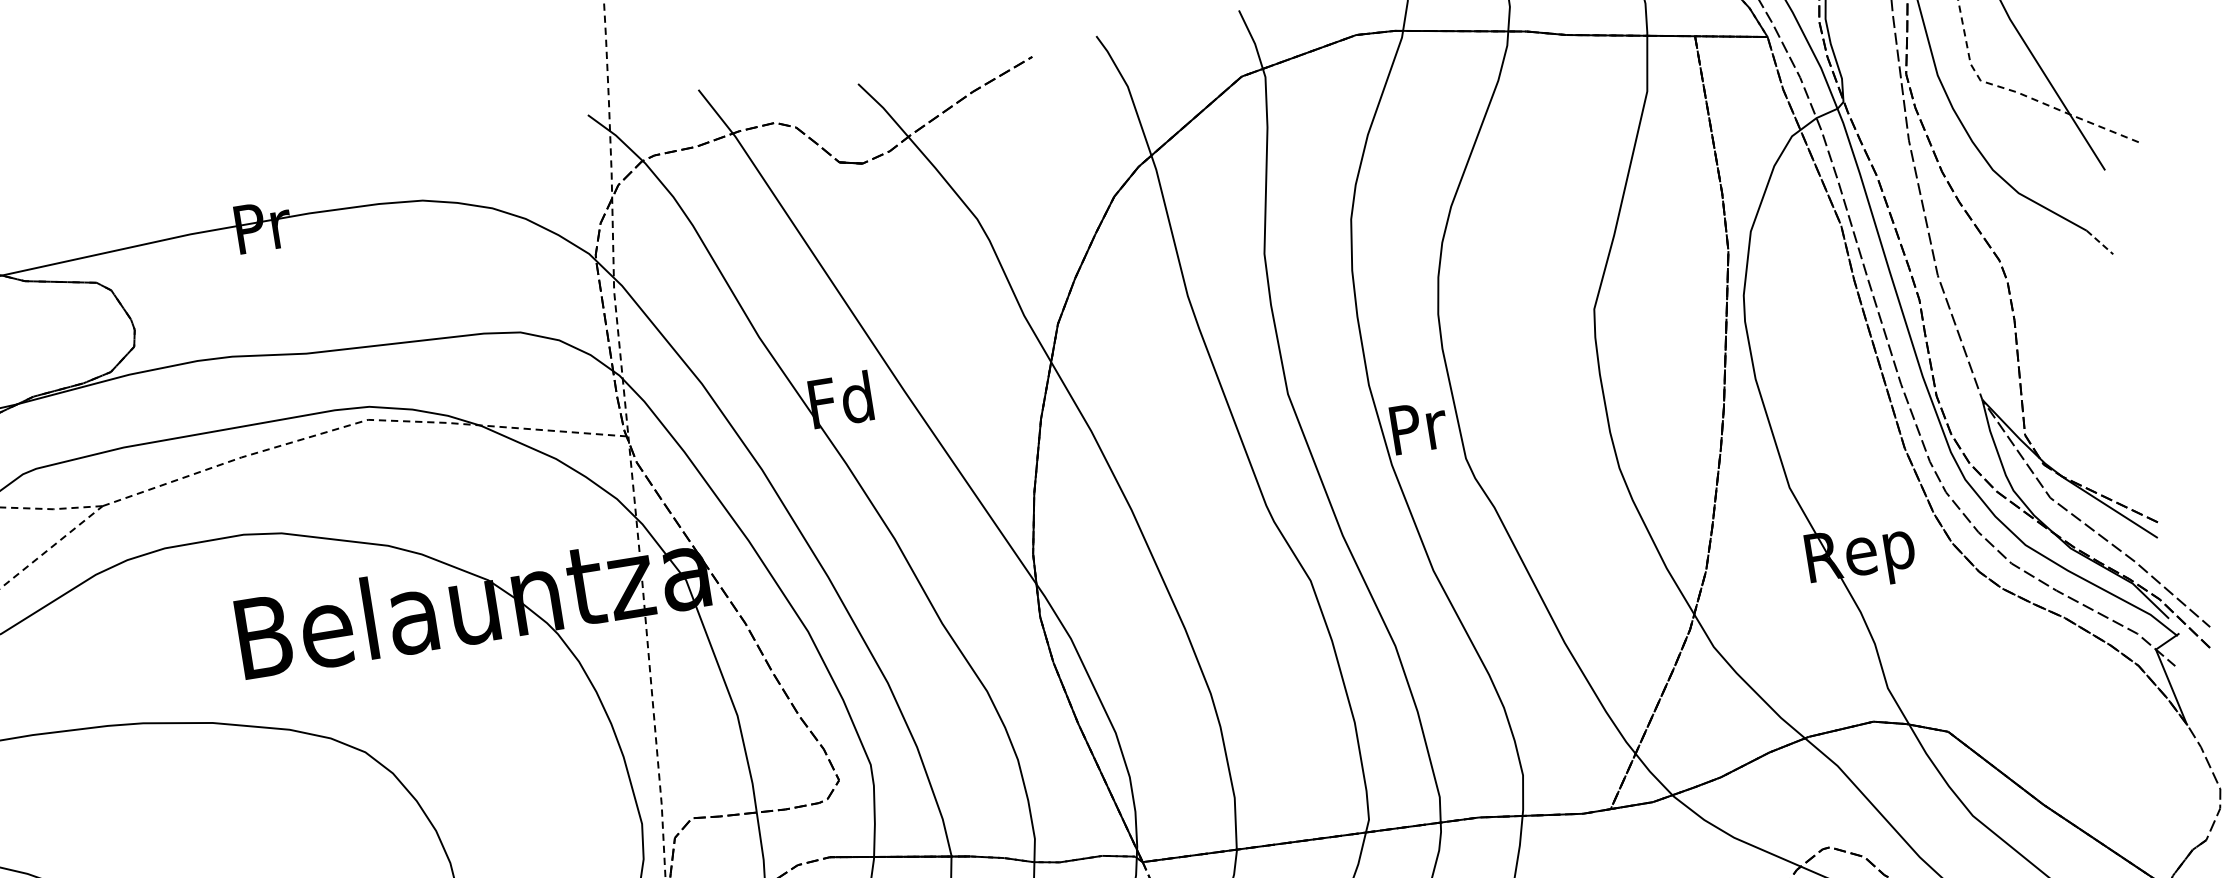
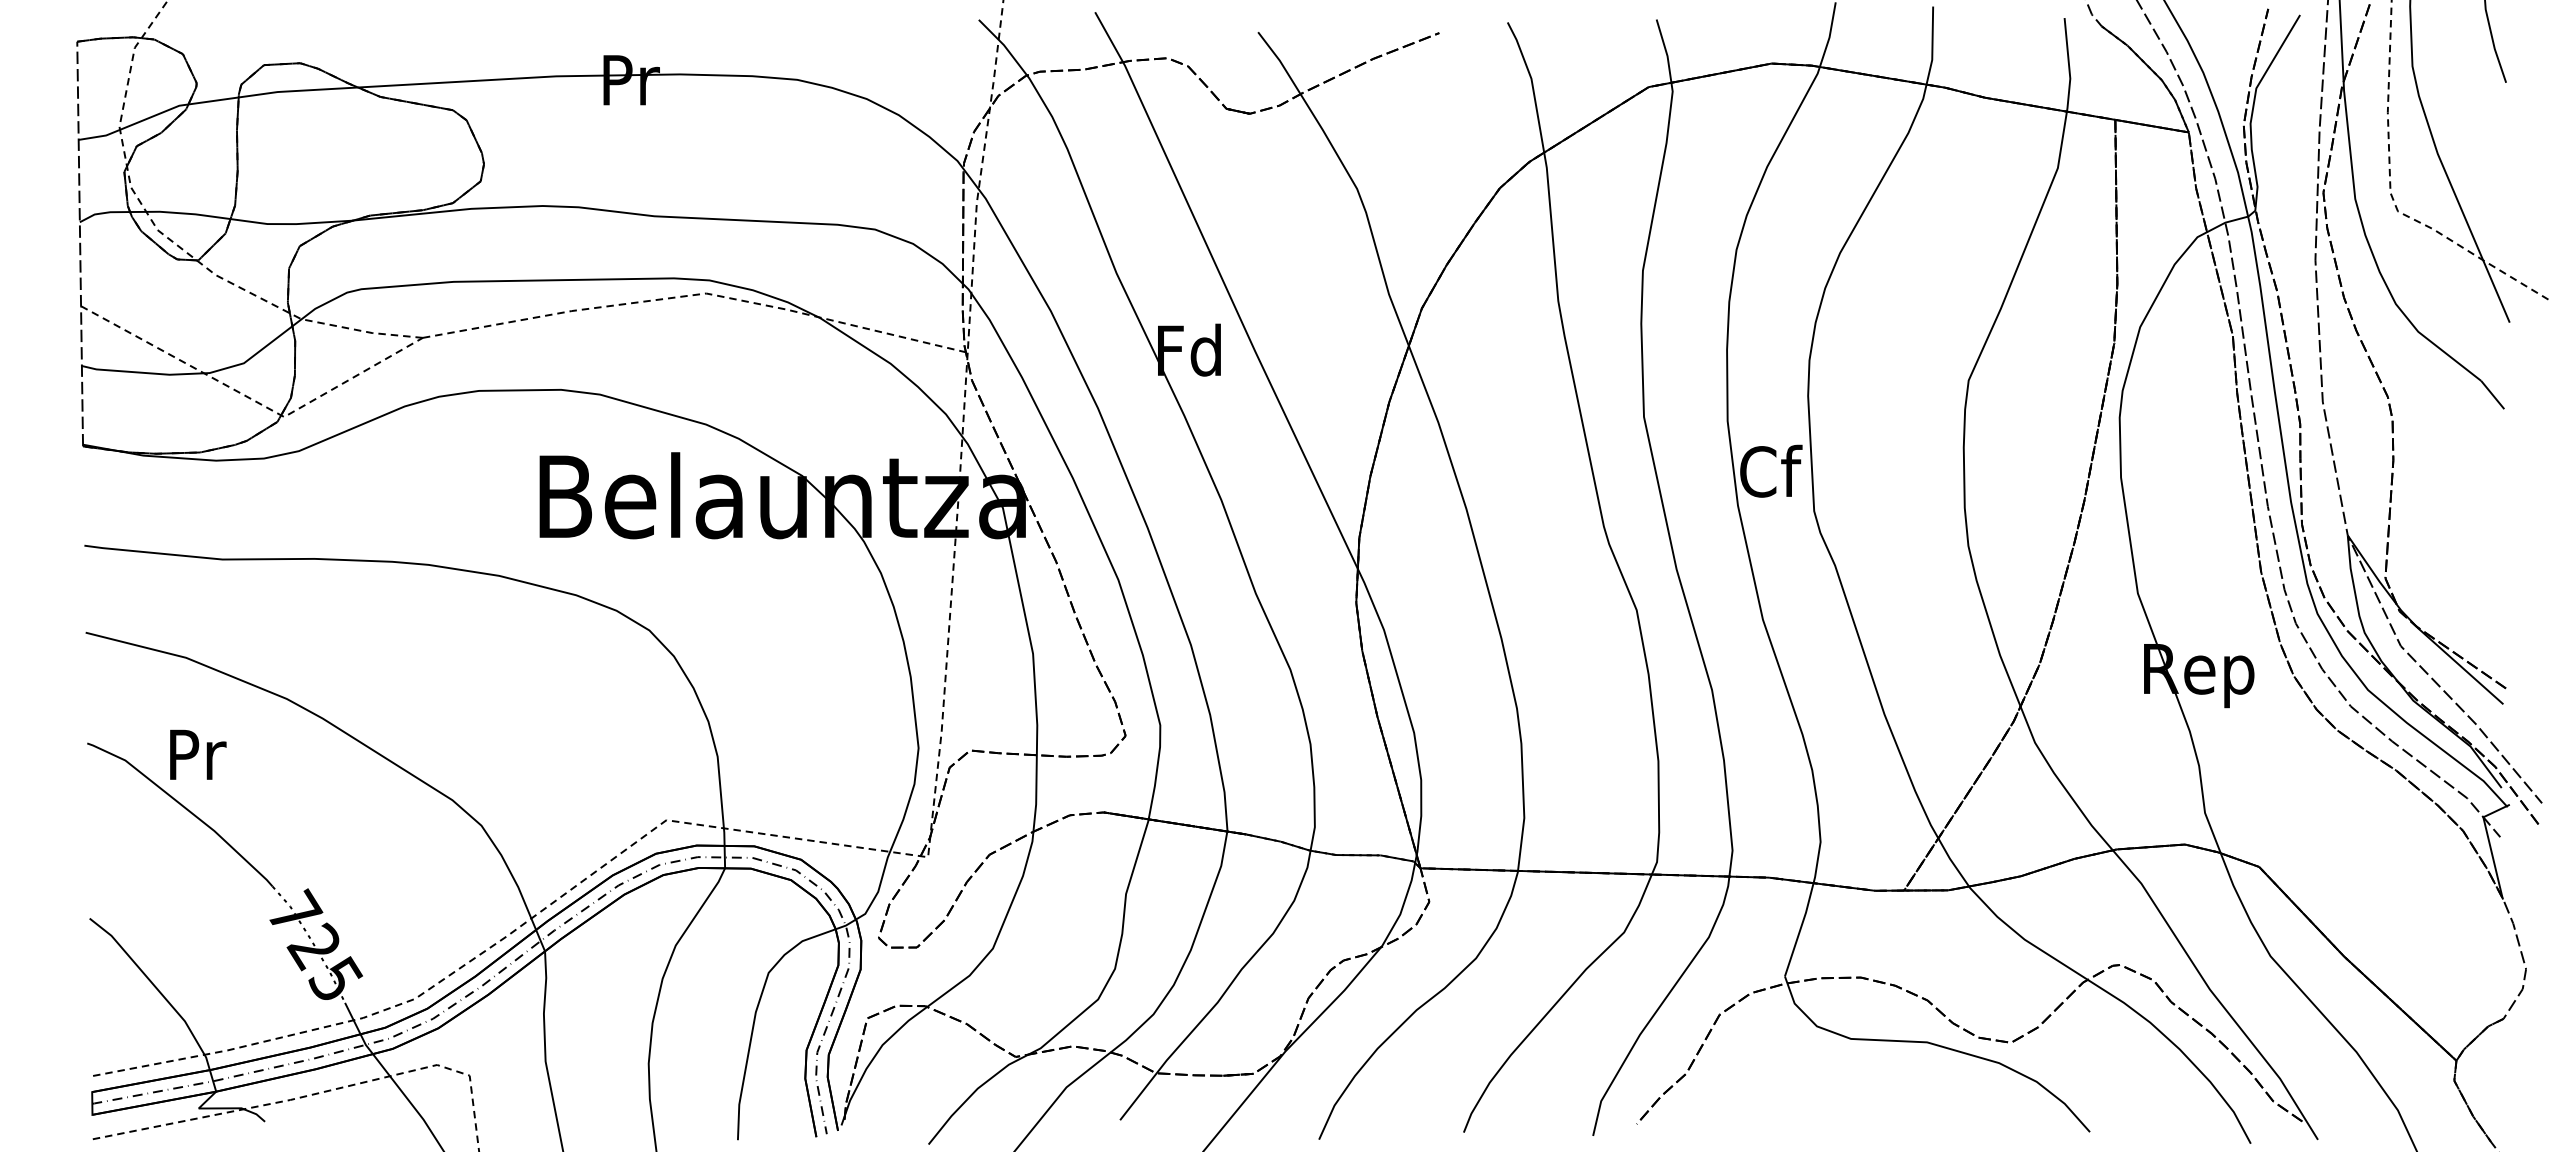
line: (2100, 242) -> (2493, 395), dashed -> solid
text: (1418, 425) -> (1771, 470), Pr -> Cf

